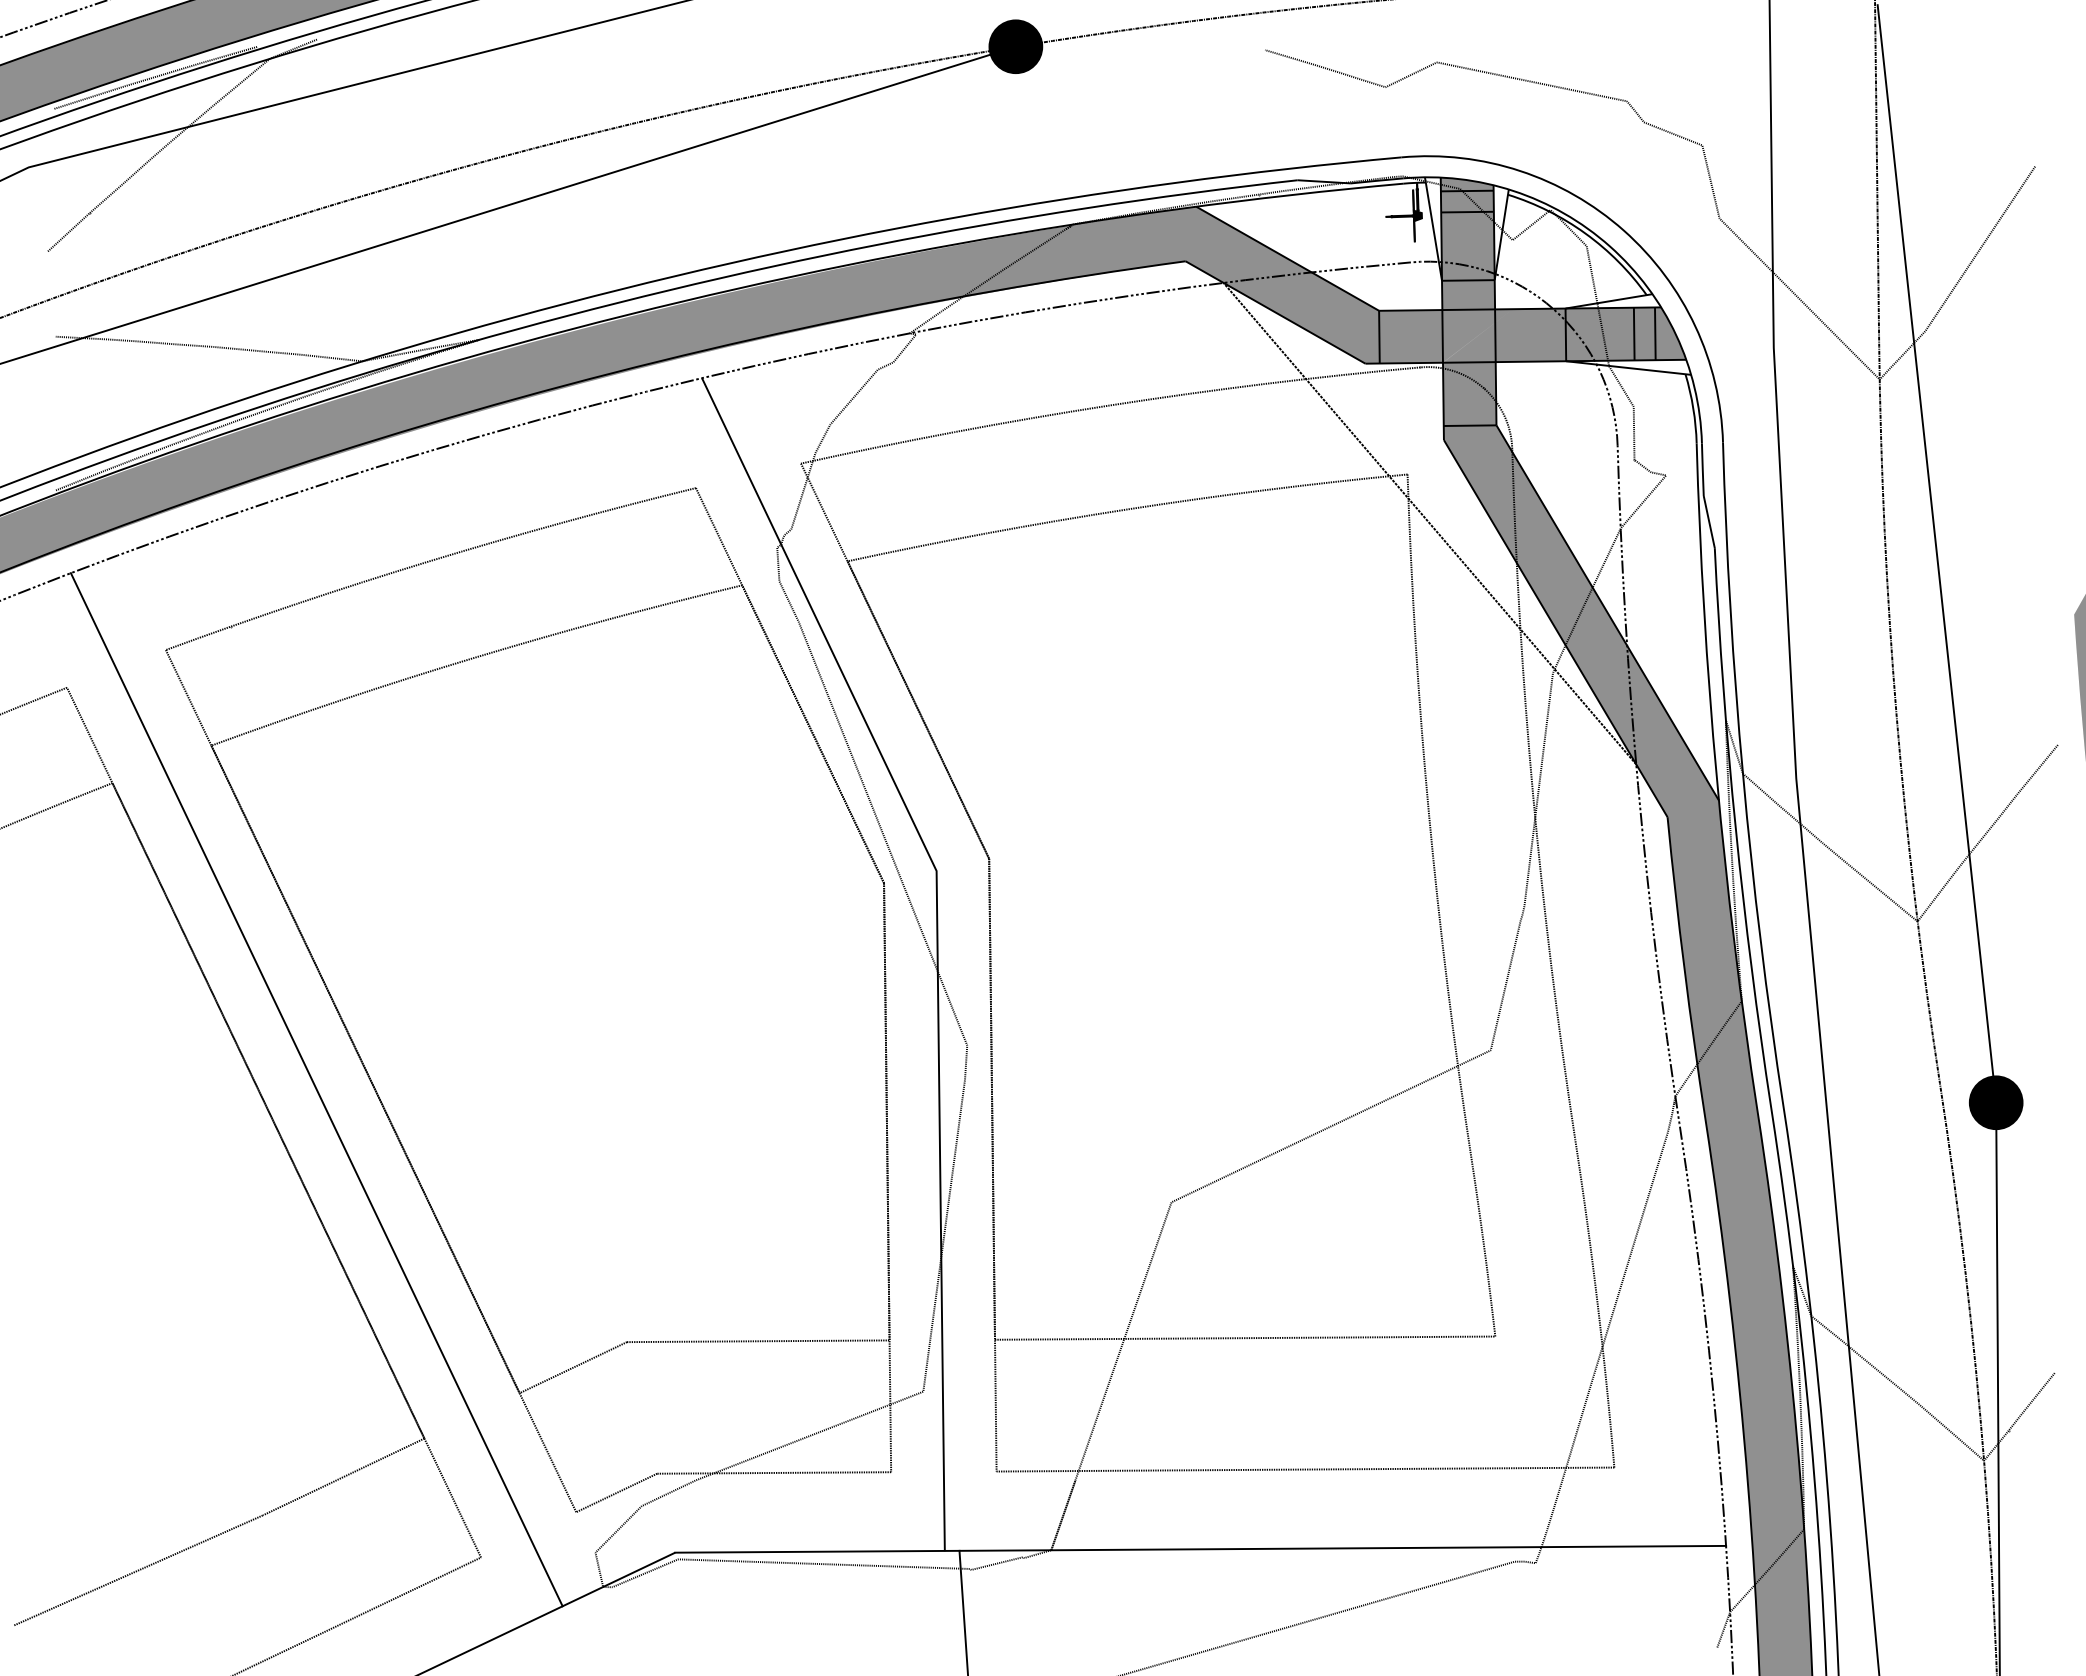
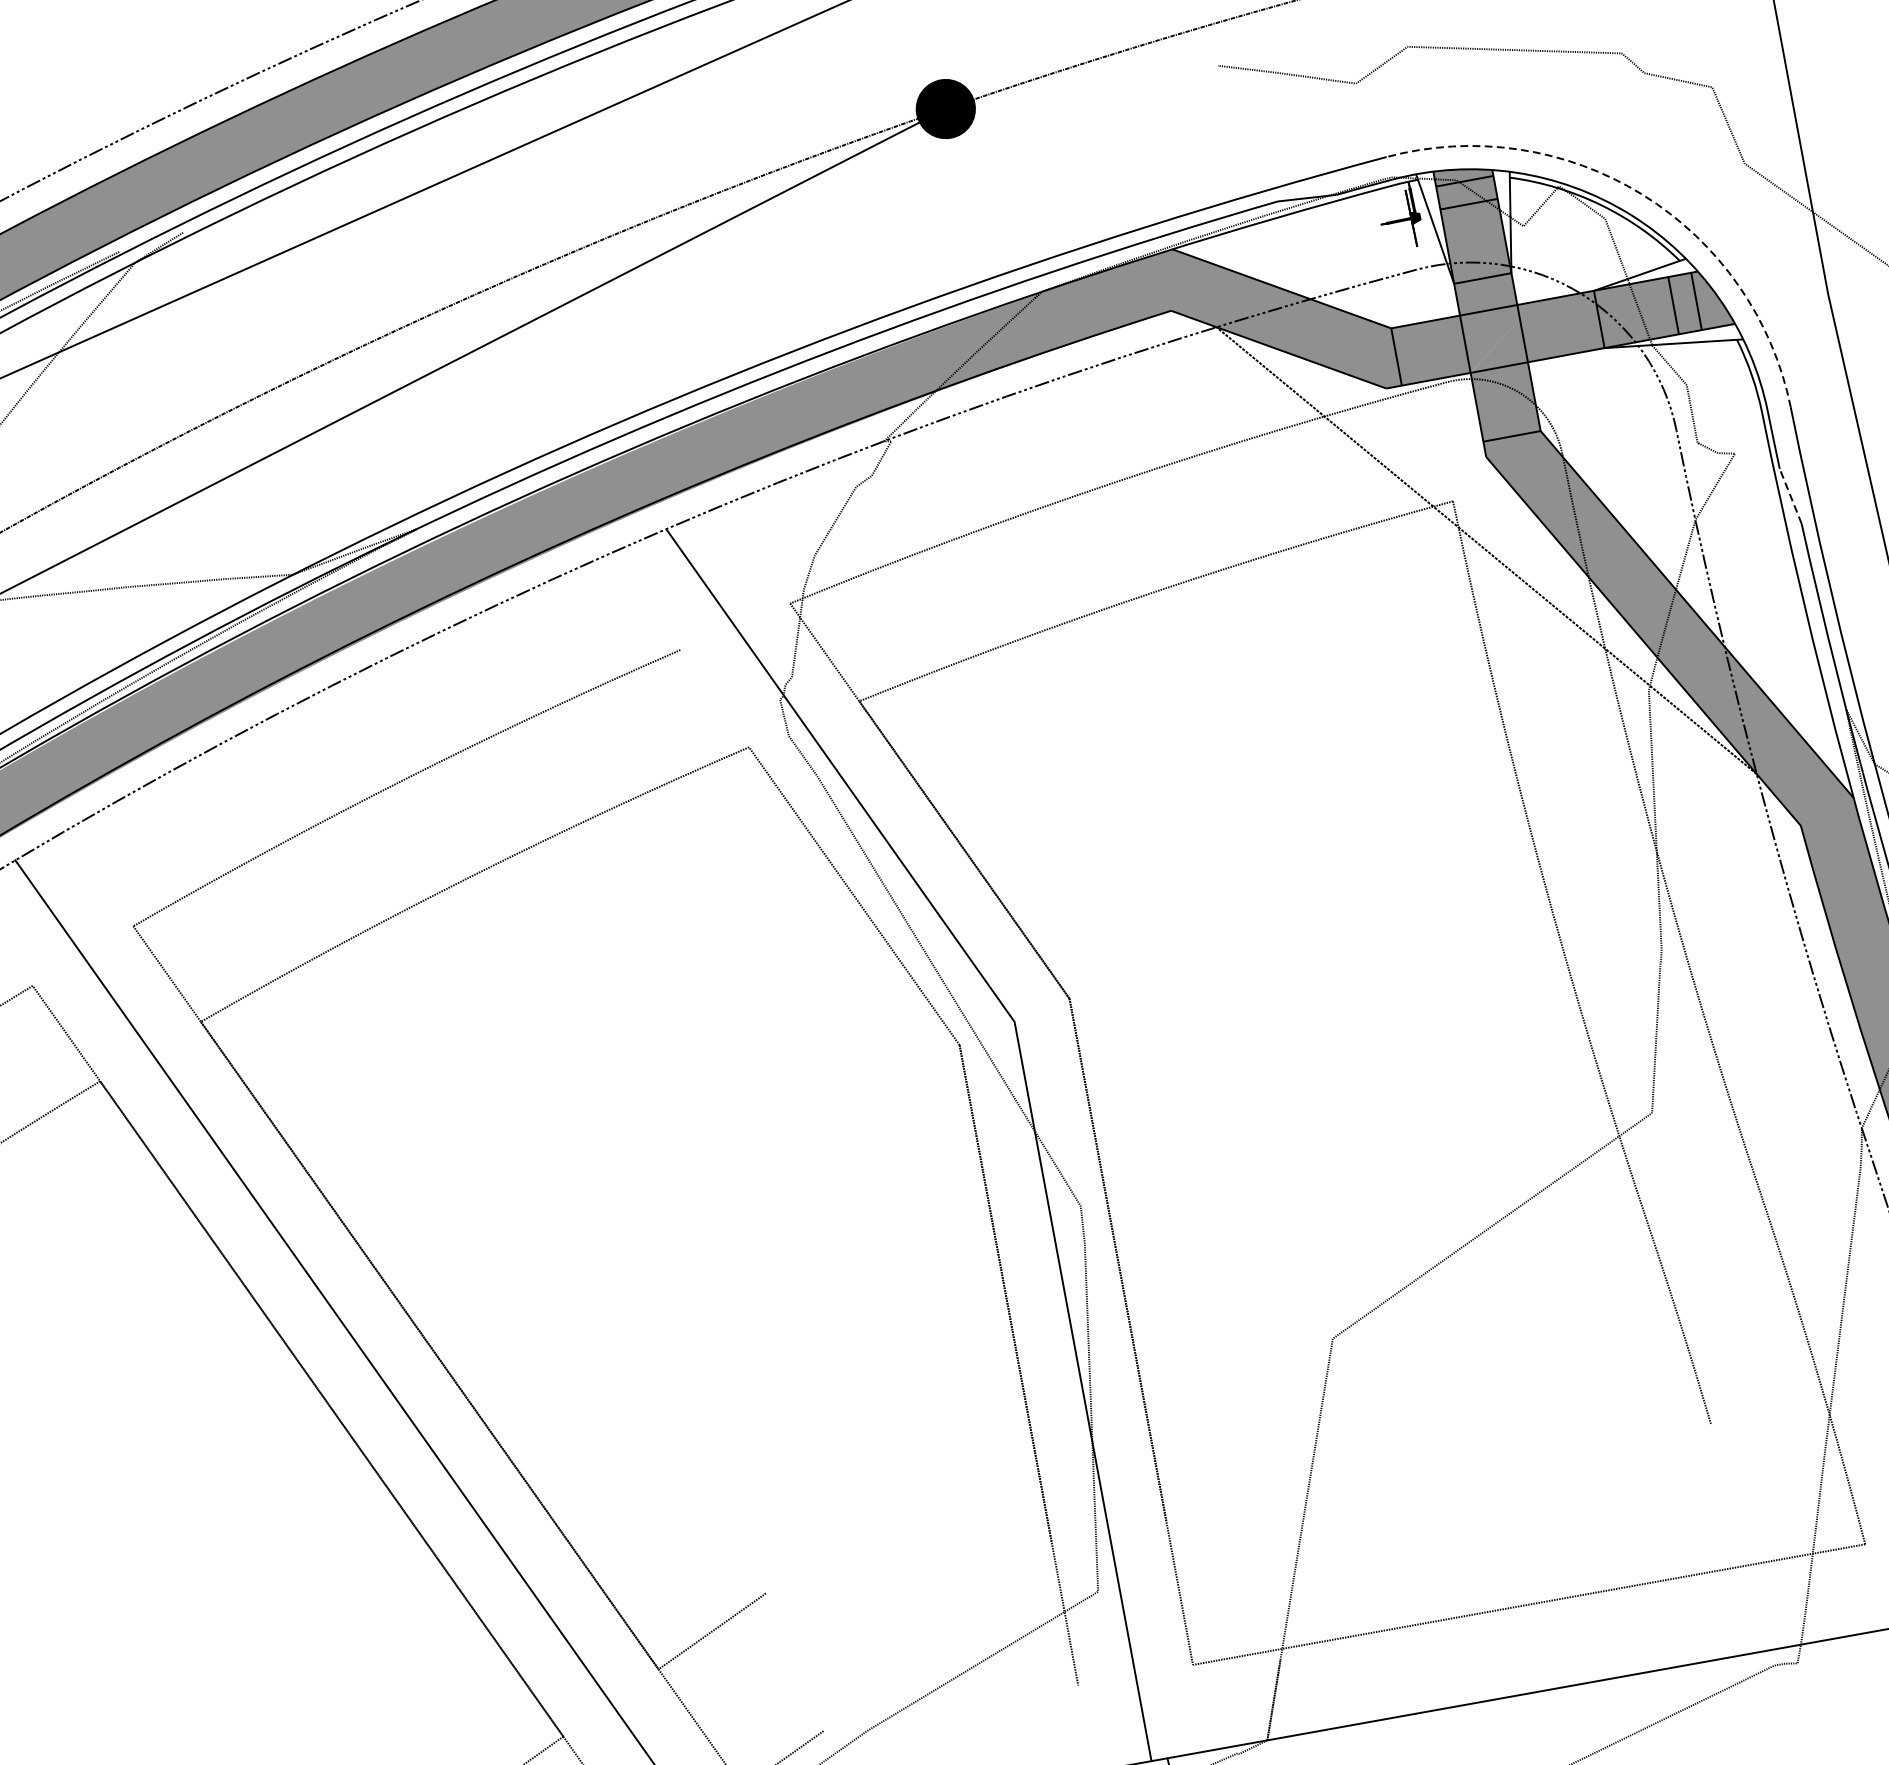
line: (1623, 230) -> (1642, 194), solid -> dashed
line: (1709, 522) -> (1791, 496), solid -> dashed
line: (789, 685) -> (819, 847), removed
line: (1245, 1337) -> (1438, 1472), removed
line: (757, 1341) -> (908, 1568), removed
line: (774, 1472) -> (951, 1707), removed

